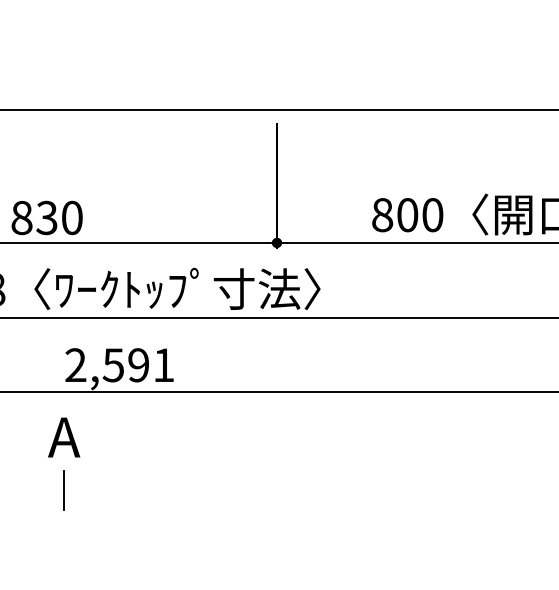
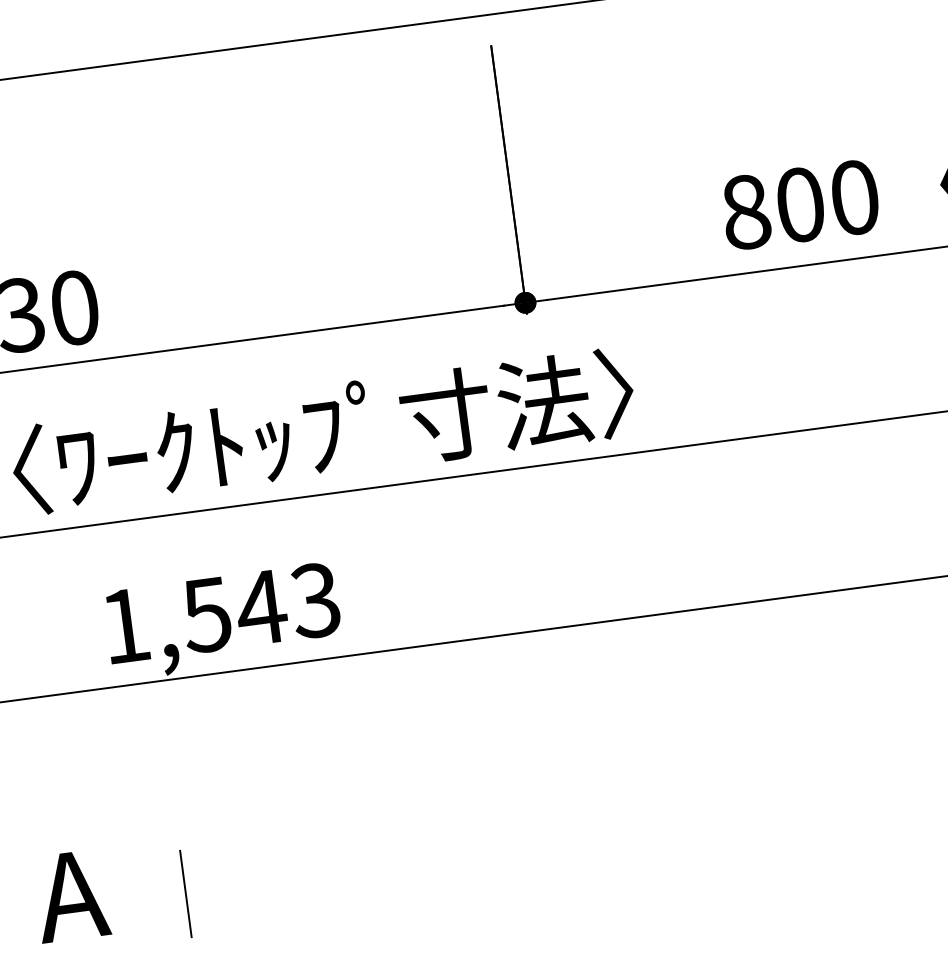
text: (119, 365) -> (219, 613), 2,591 -> 1,543
text: (64, 437) -> (72, 895), moved
line: (63, 490) -> (184, 894), moved

